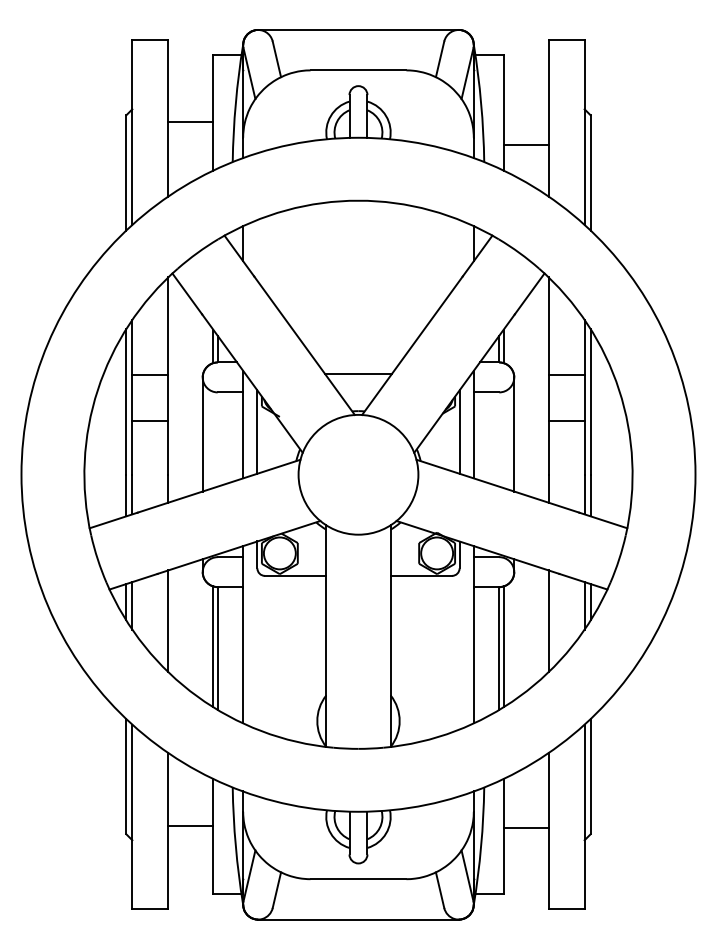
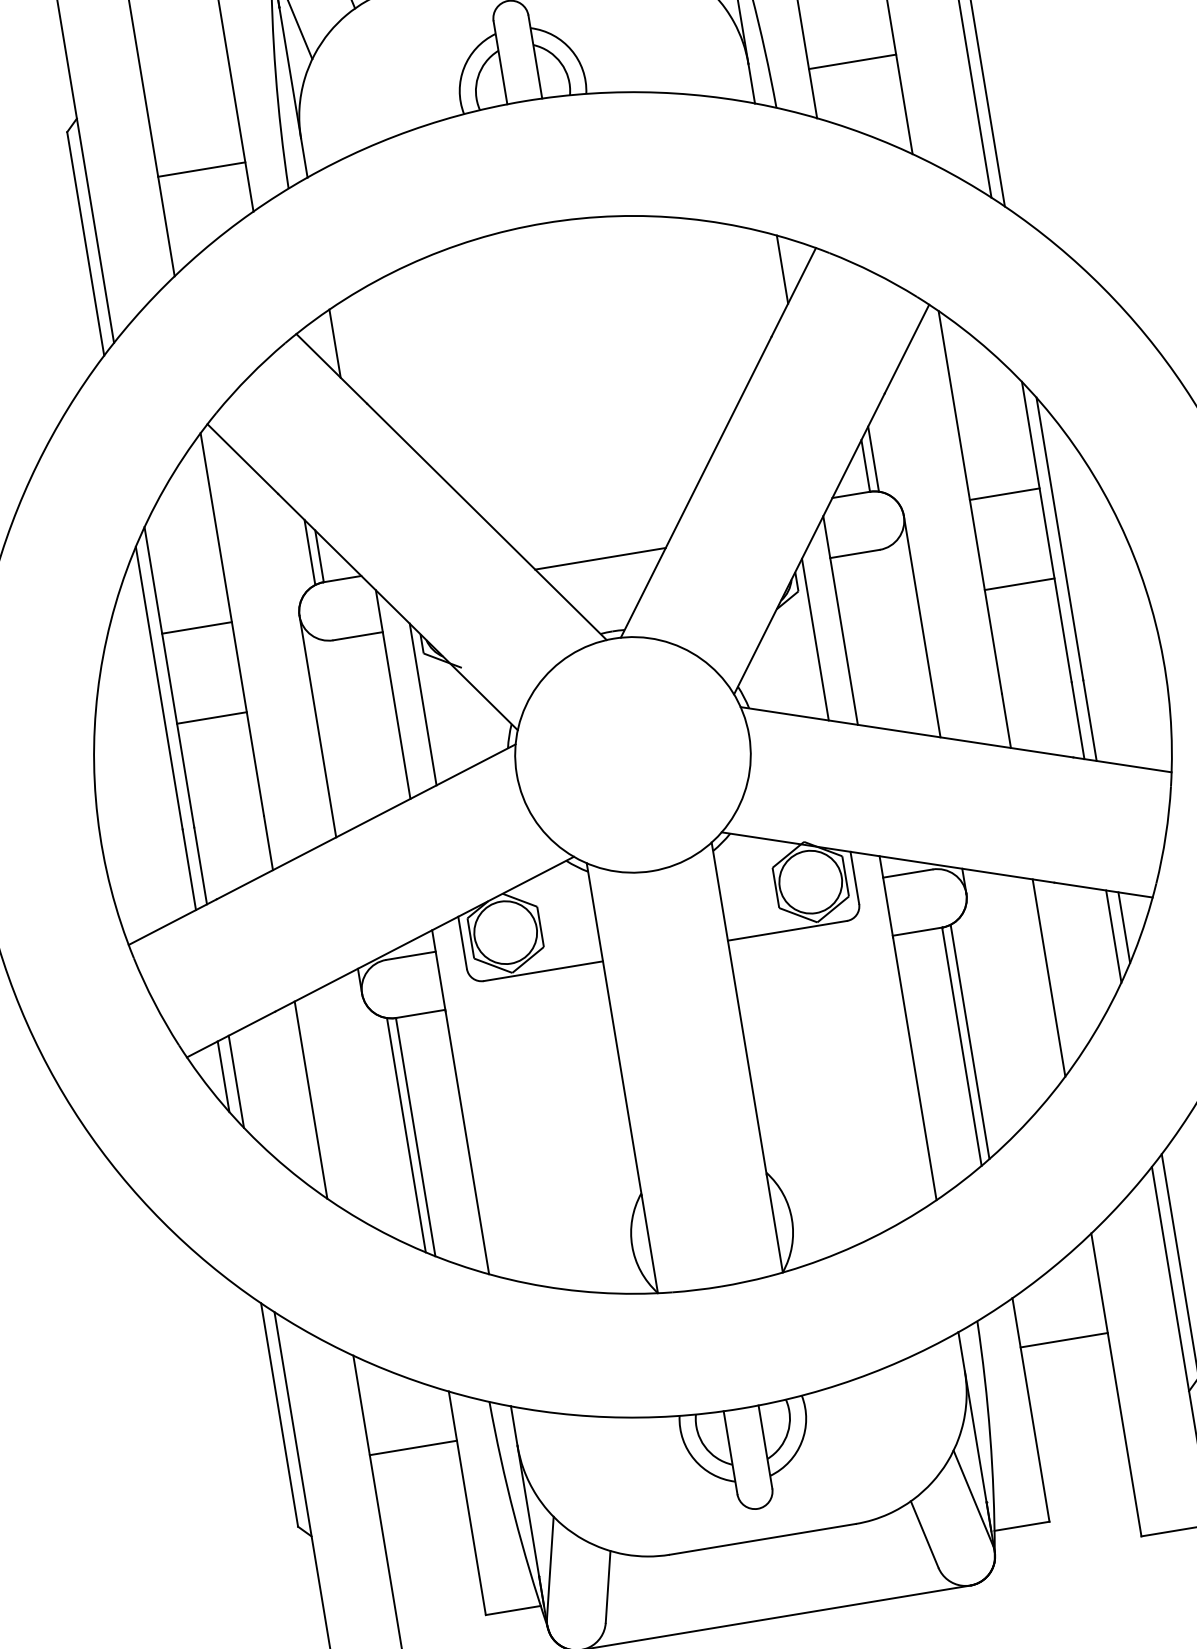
line: (190, 122) -> (201, 170), moved
line: (190, 826) -> (412, 1448), moved
line: (525, 828) -> (1062, 1340), moved

